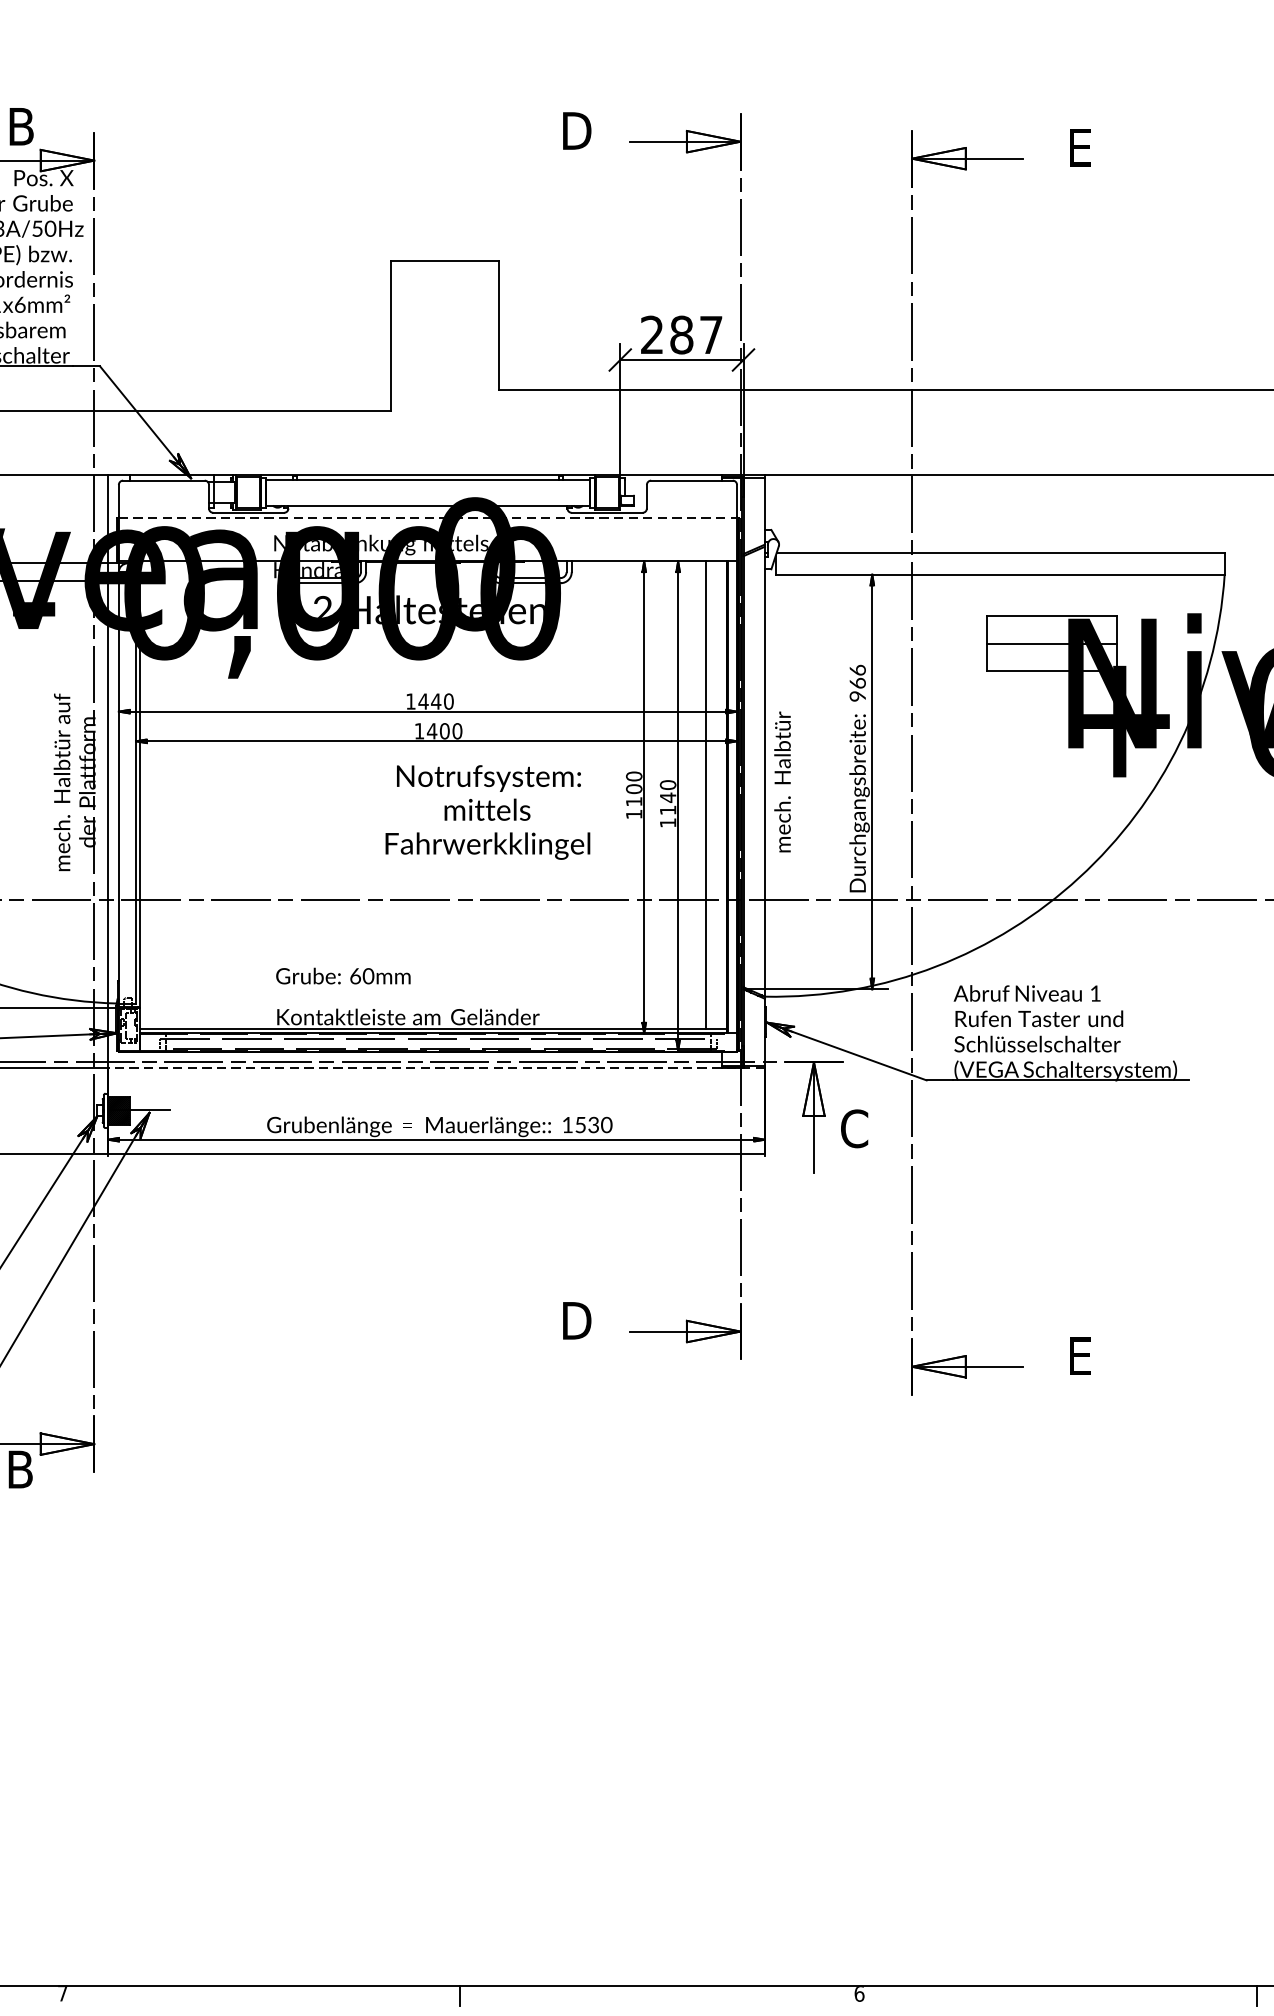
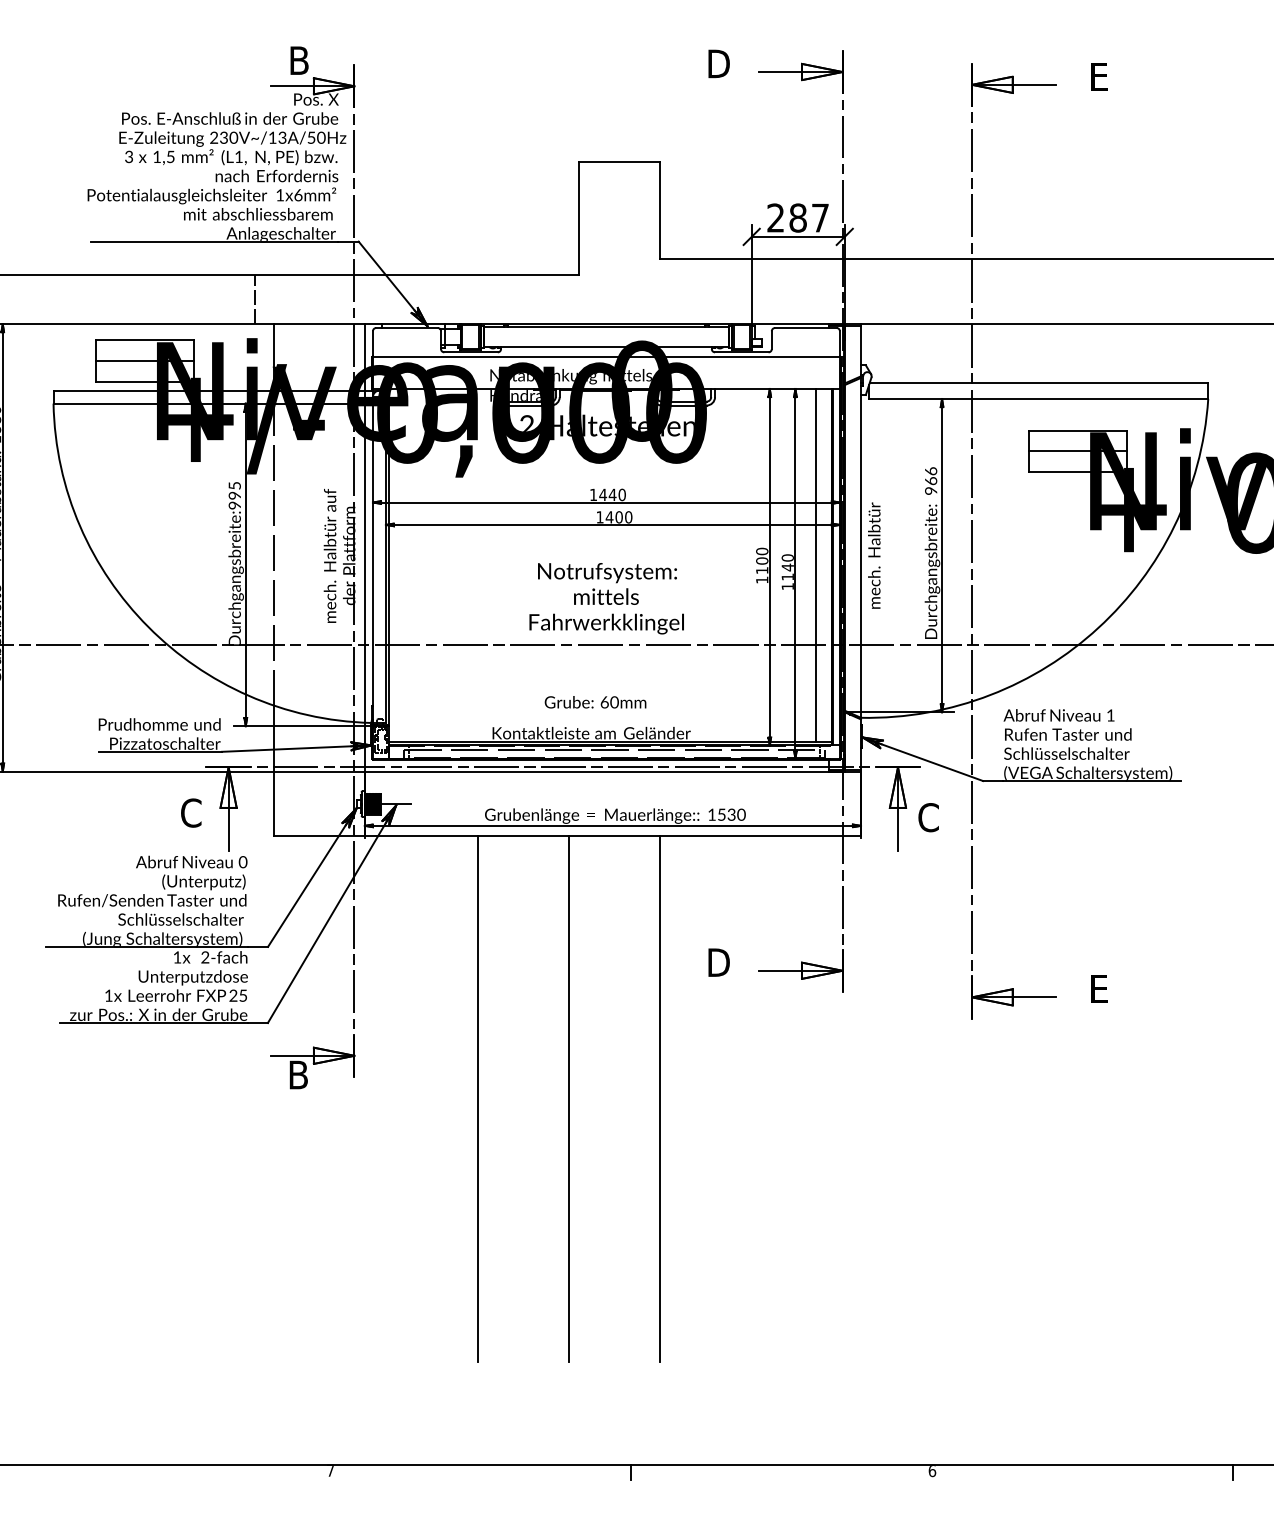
line: (428, 518) -> (606, 356), dashed -> solid
text: (487, 812) -> (606, 598), moved
text: (343, 976) -> (595, 702), moved
line: (435, 1067) -> (612, 771), dashed -> solid
line: (258, 1500) -> (478, 1098), added
line: (379, 1500) -> (569, 1098), added
line: (498, 1500) -> (659, 1098), added

